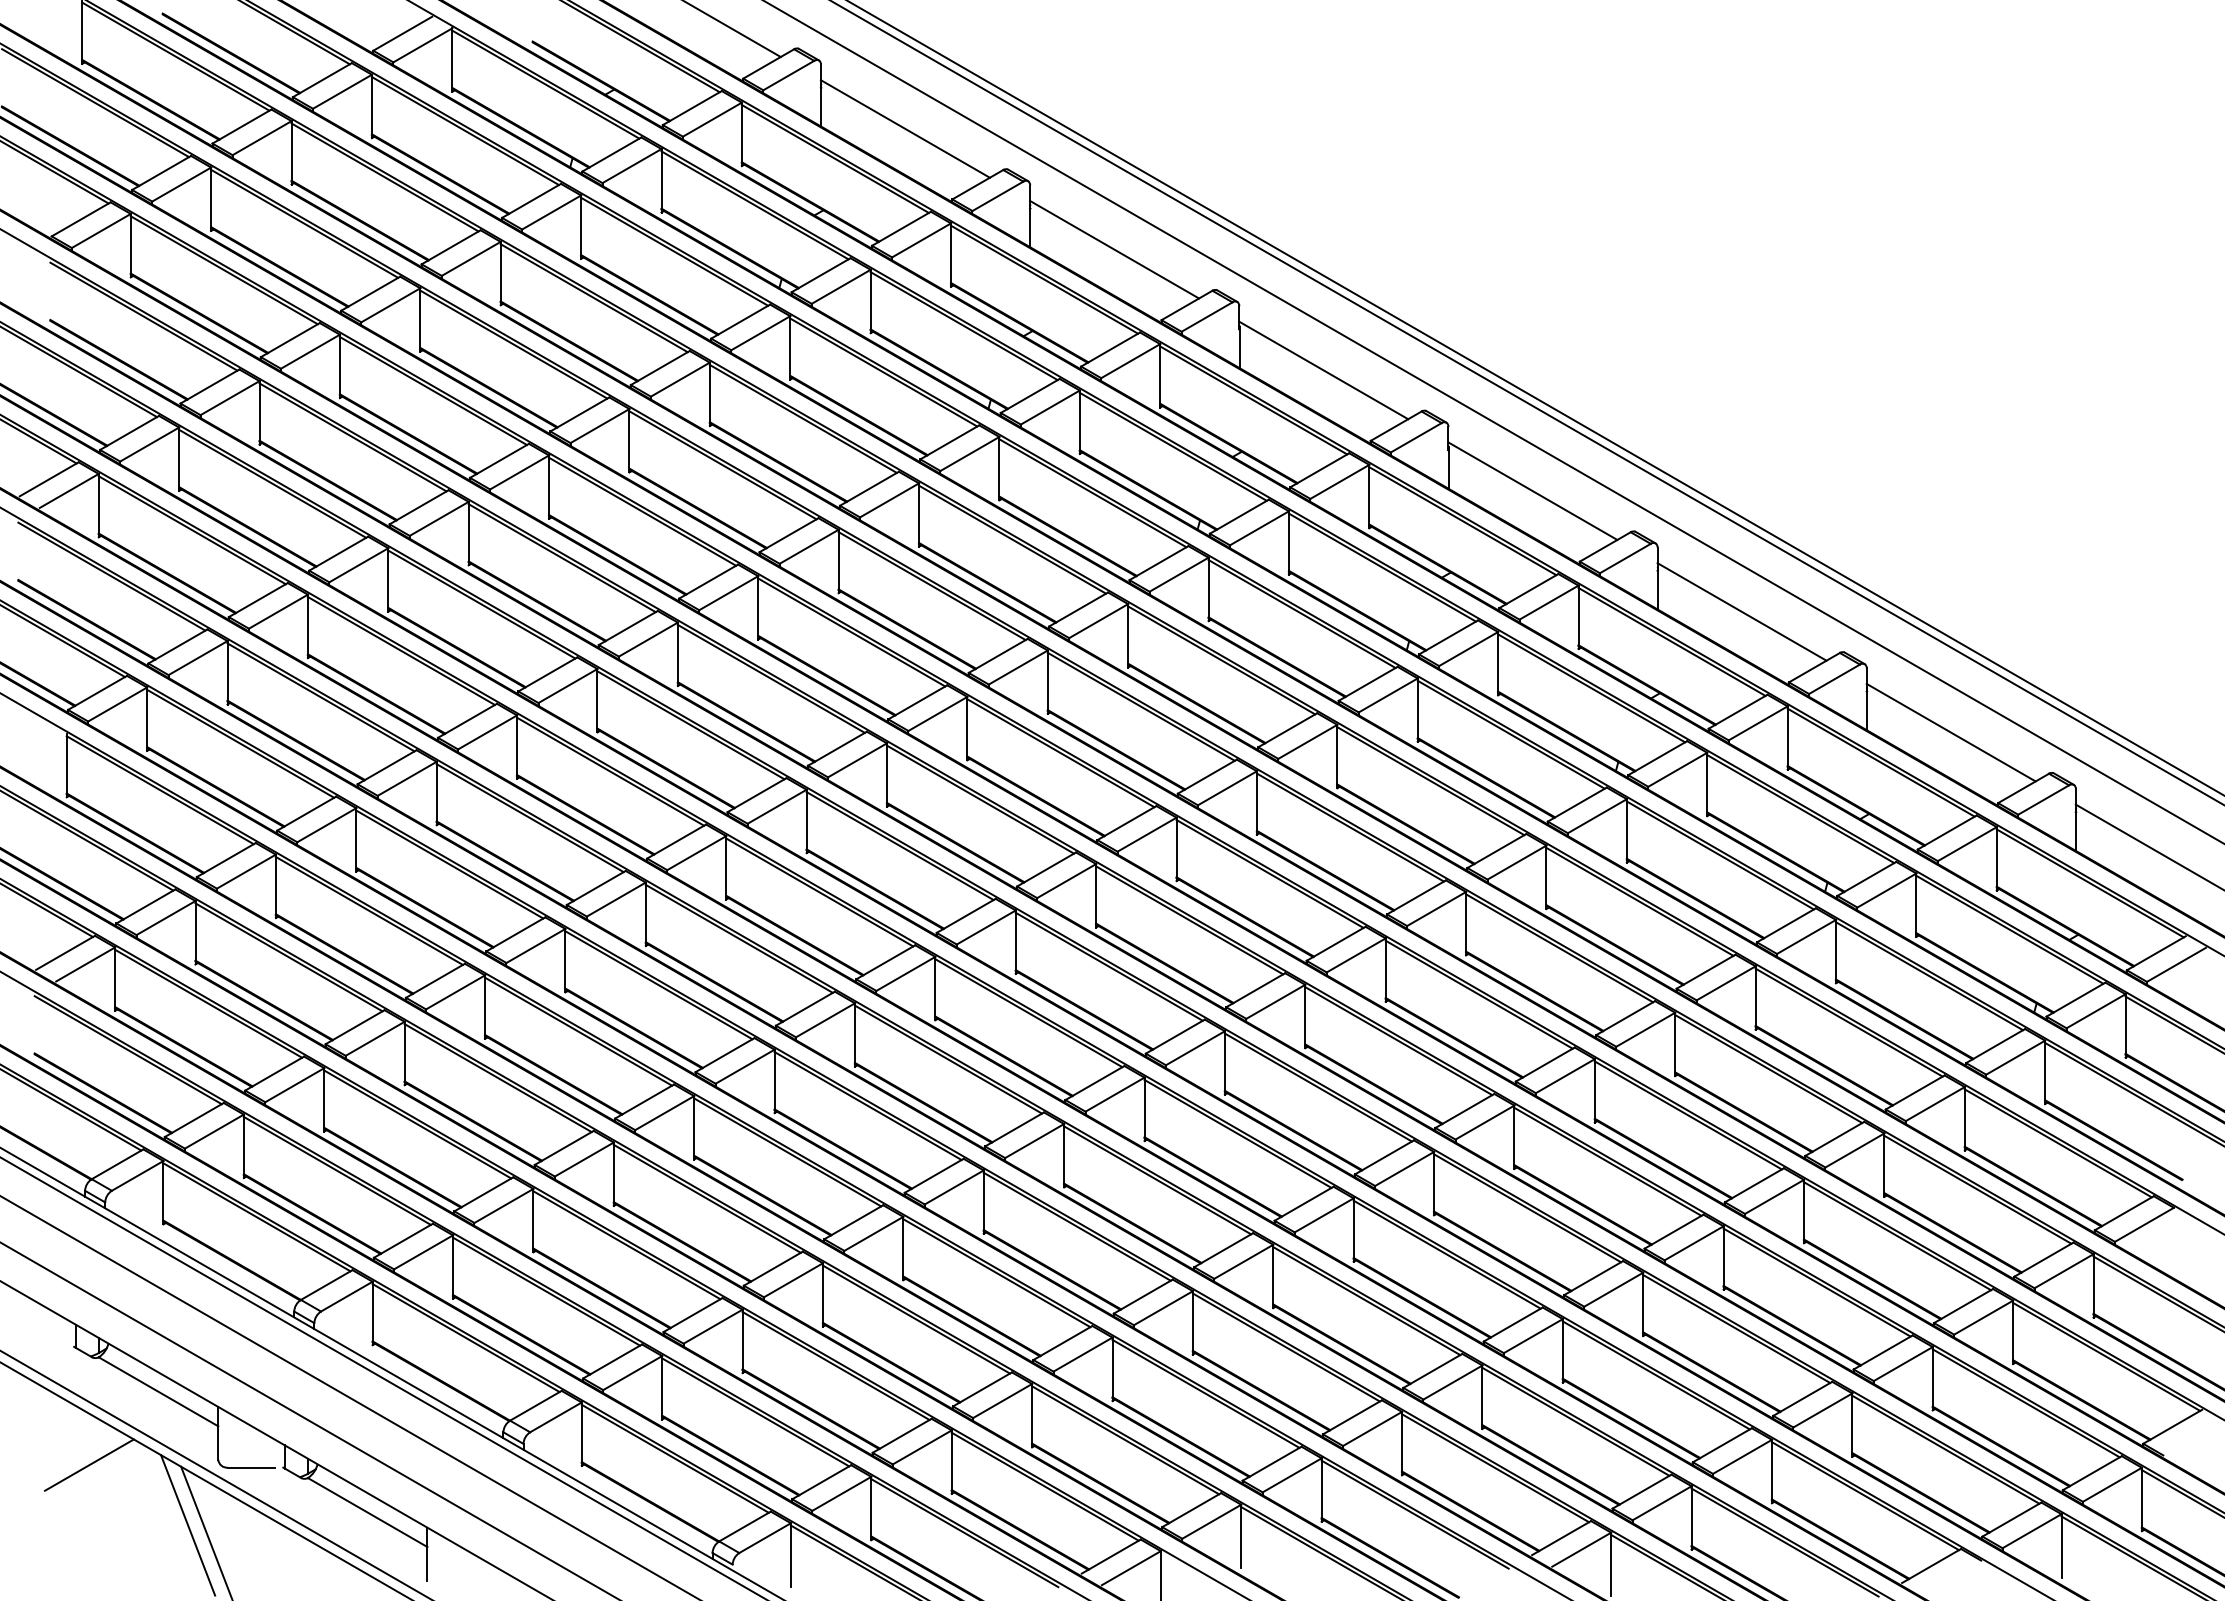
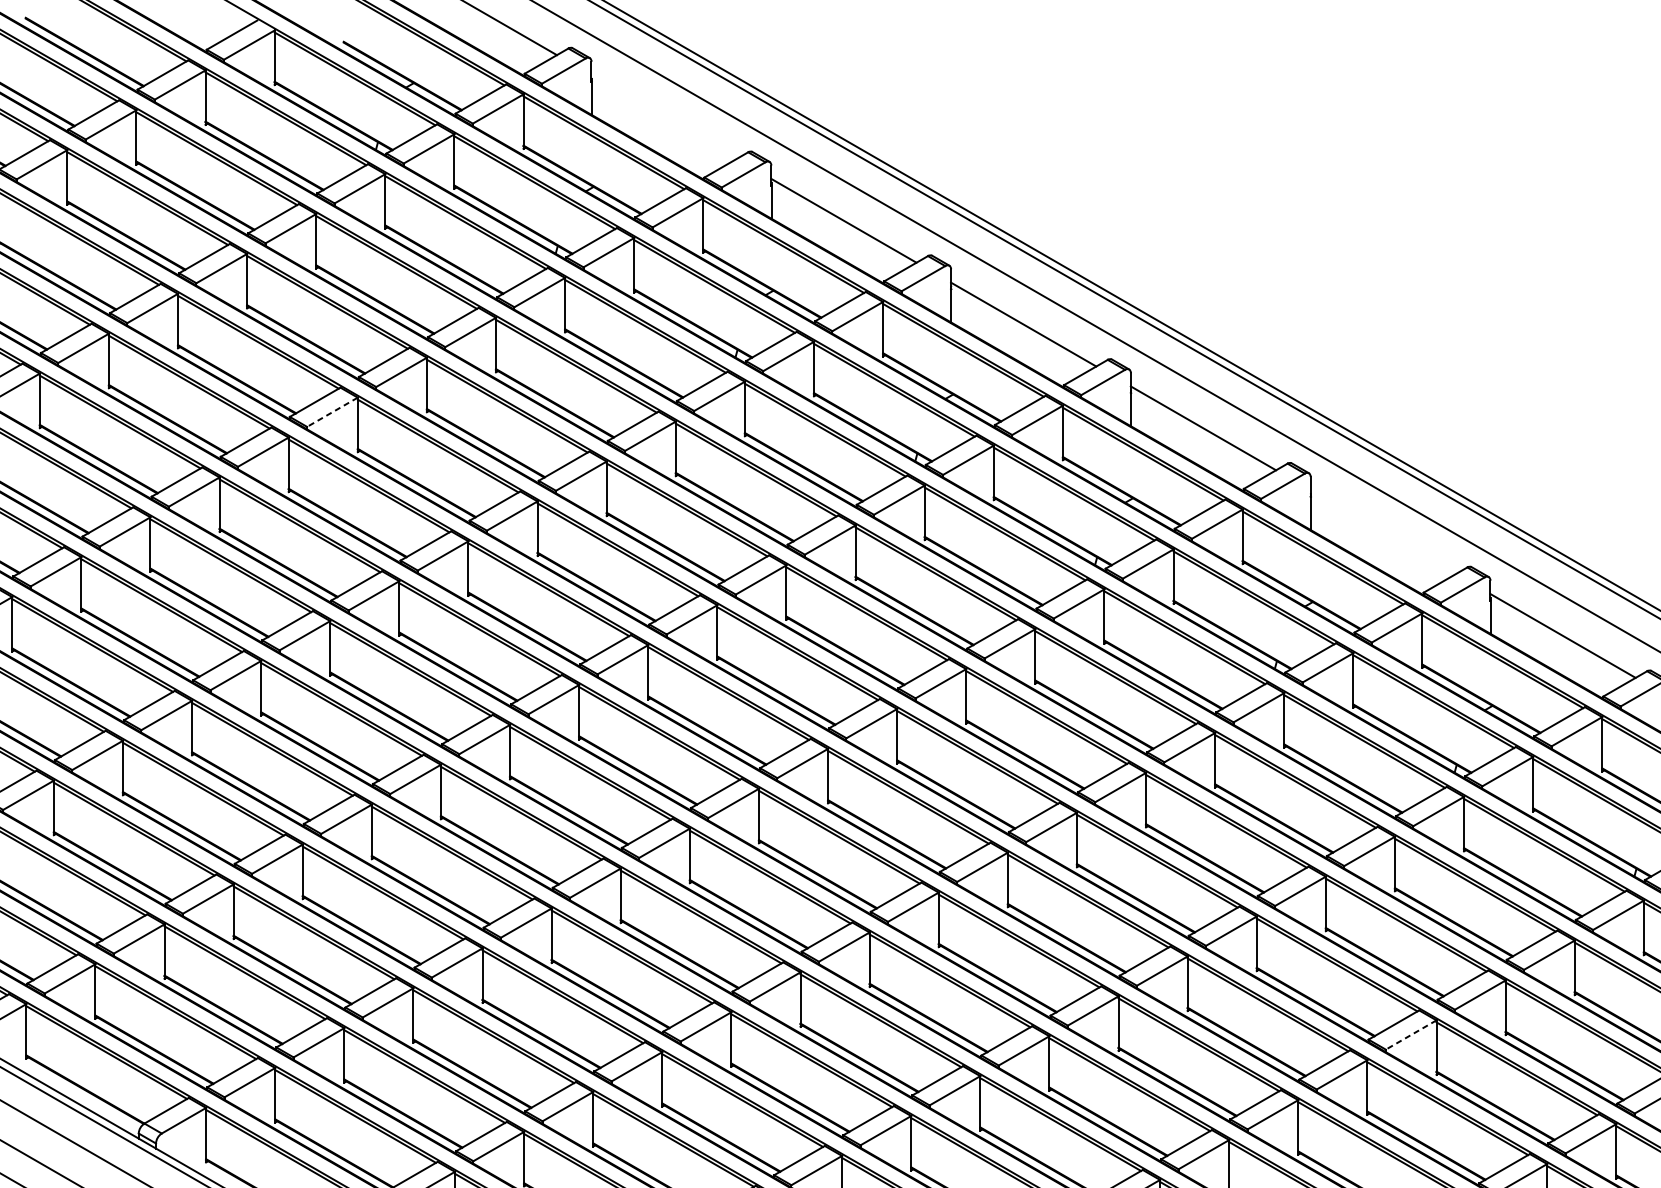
line: (904, 128) -> (663, 116), removed
line: (519, 472) -> (332, 412), solid -> dashed
line: (1741, 611) -> (1382, 531), removed
line: (1774, 1197) -> (1411, 1035), solid -> dashed

